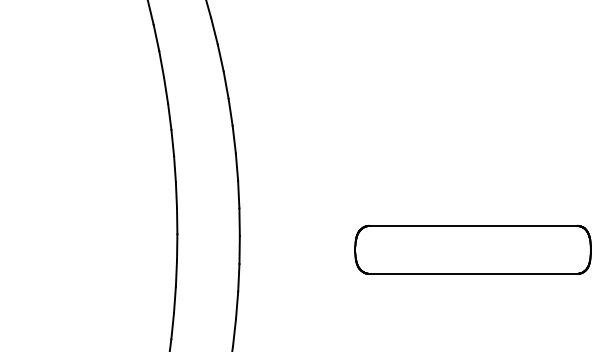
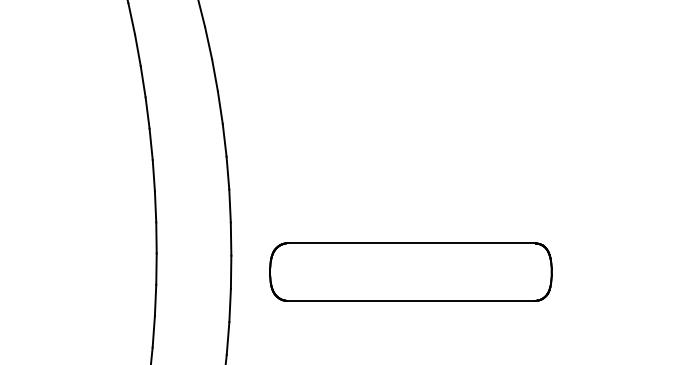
part: (472, 249) -> (410, 271), moved

